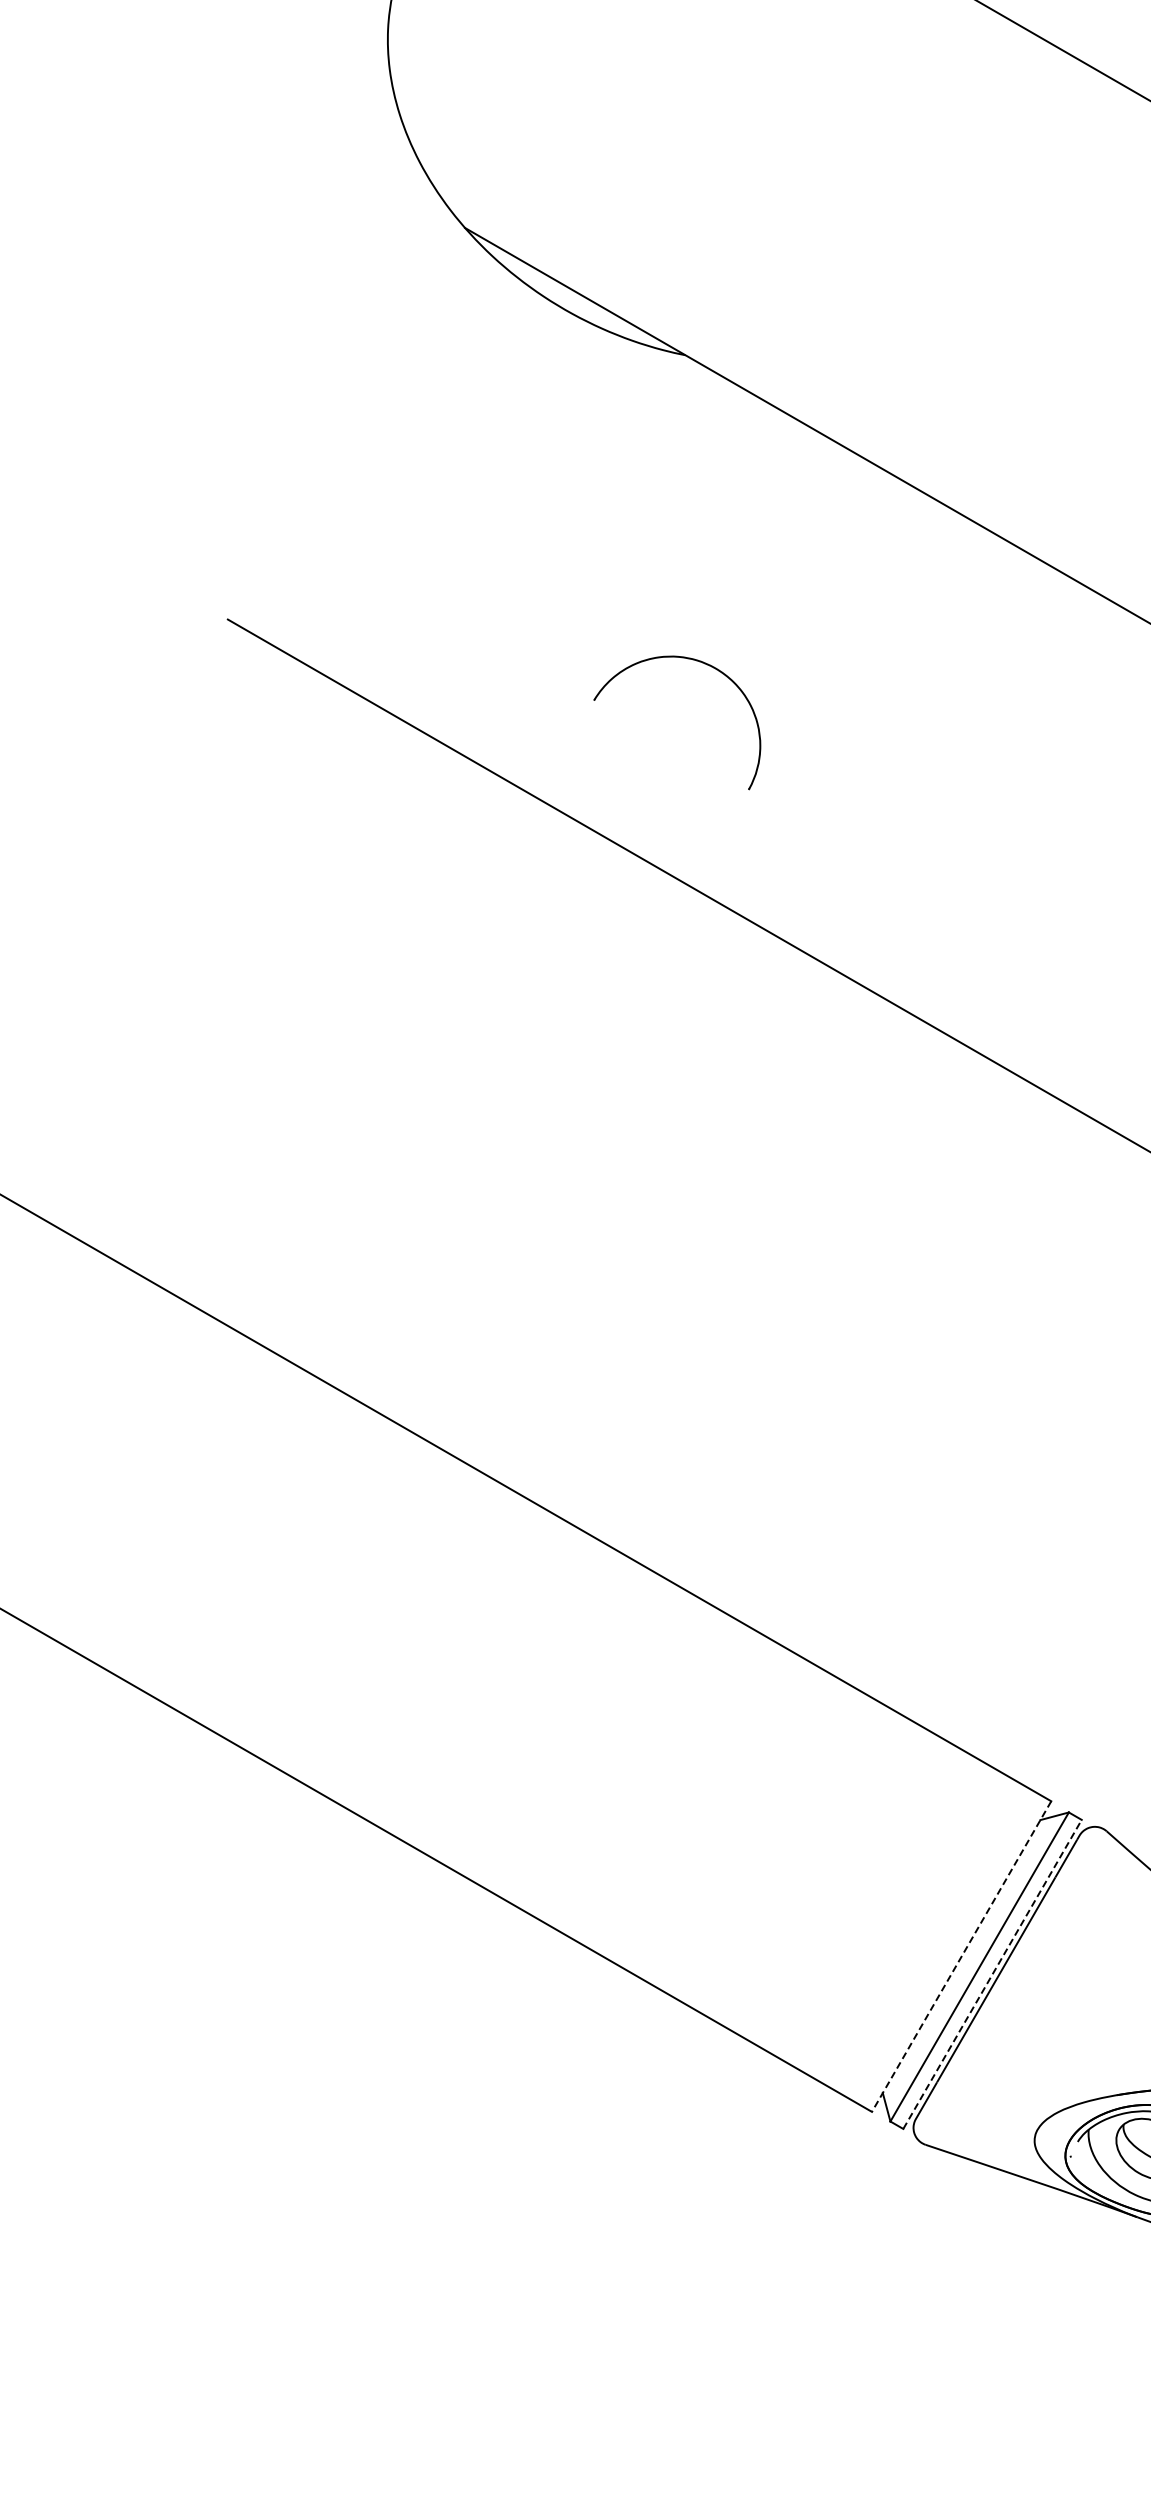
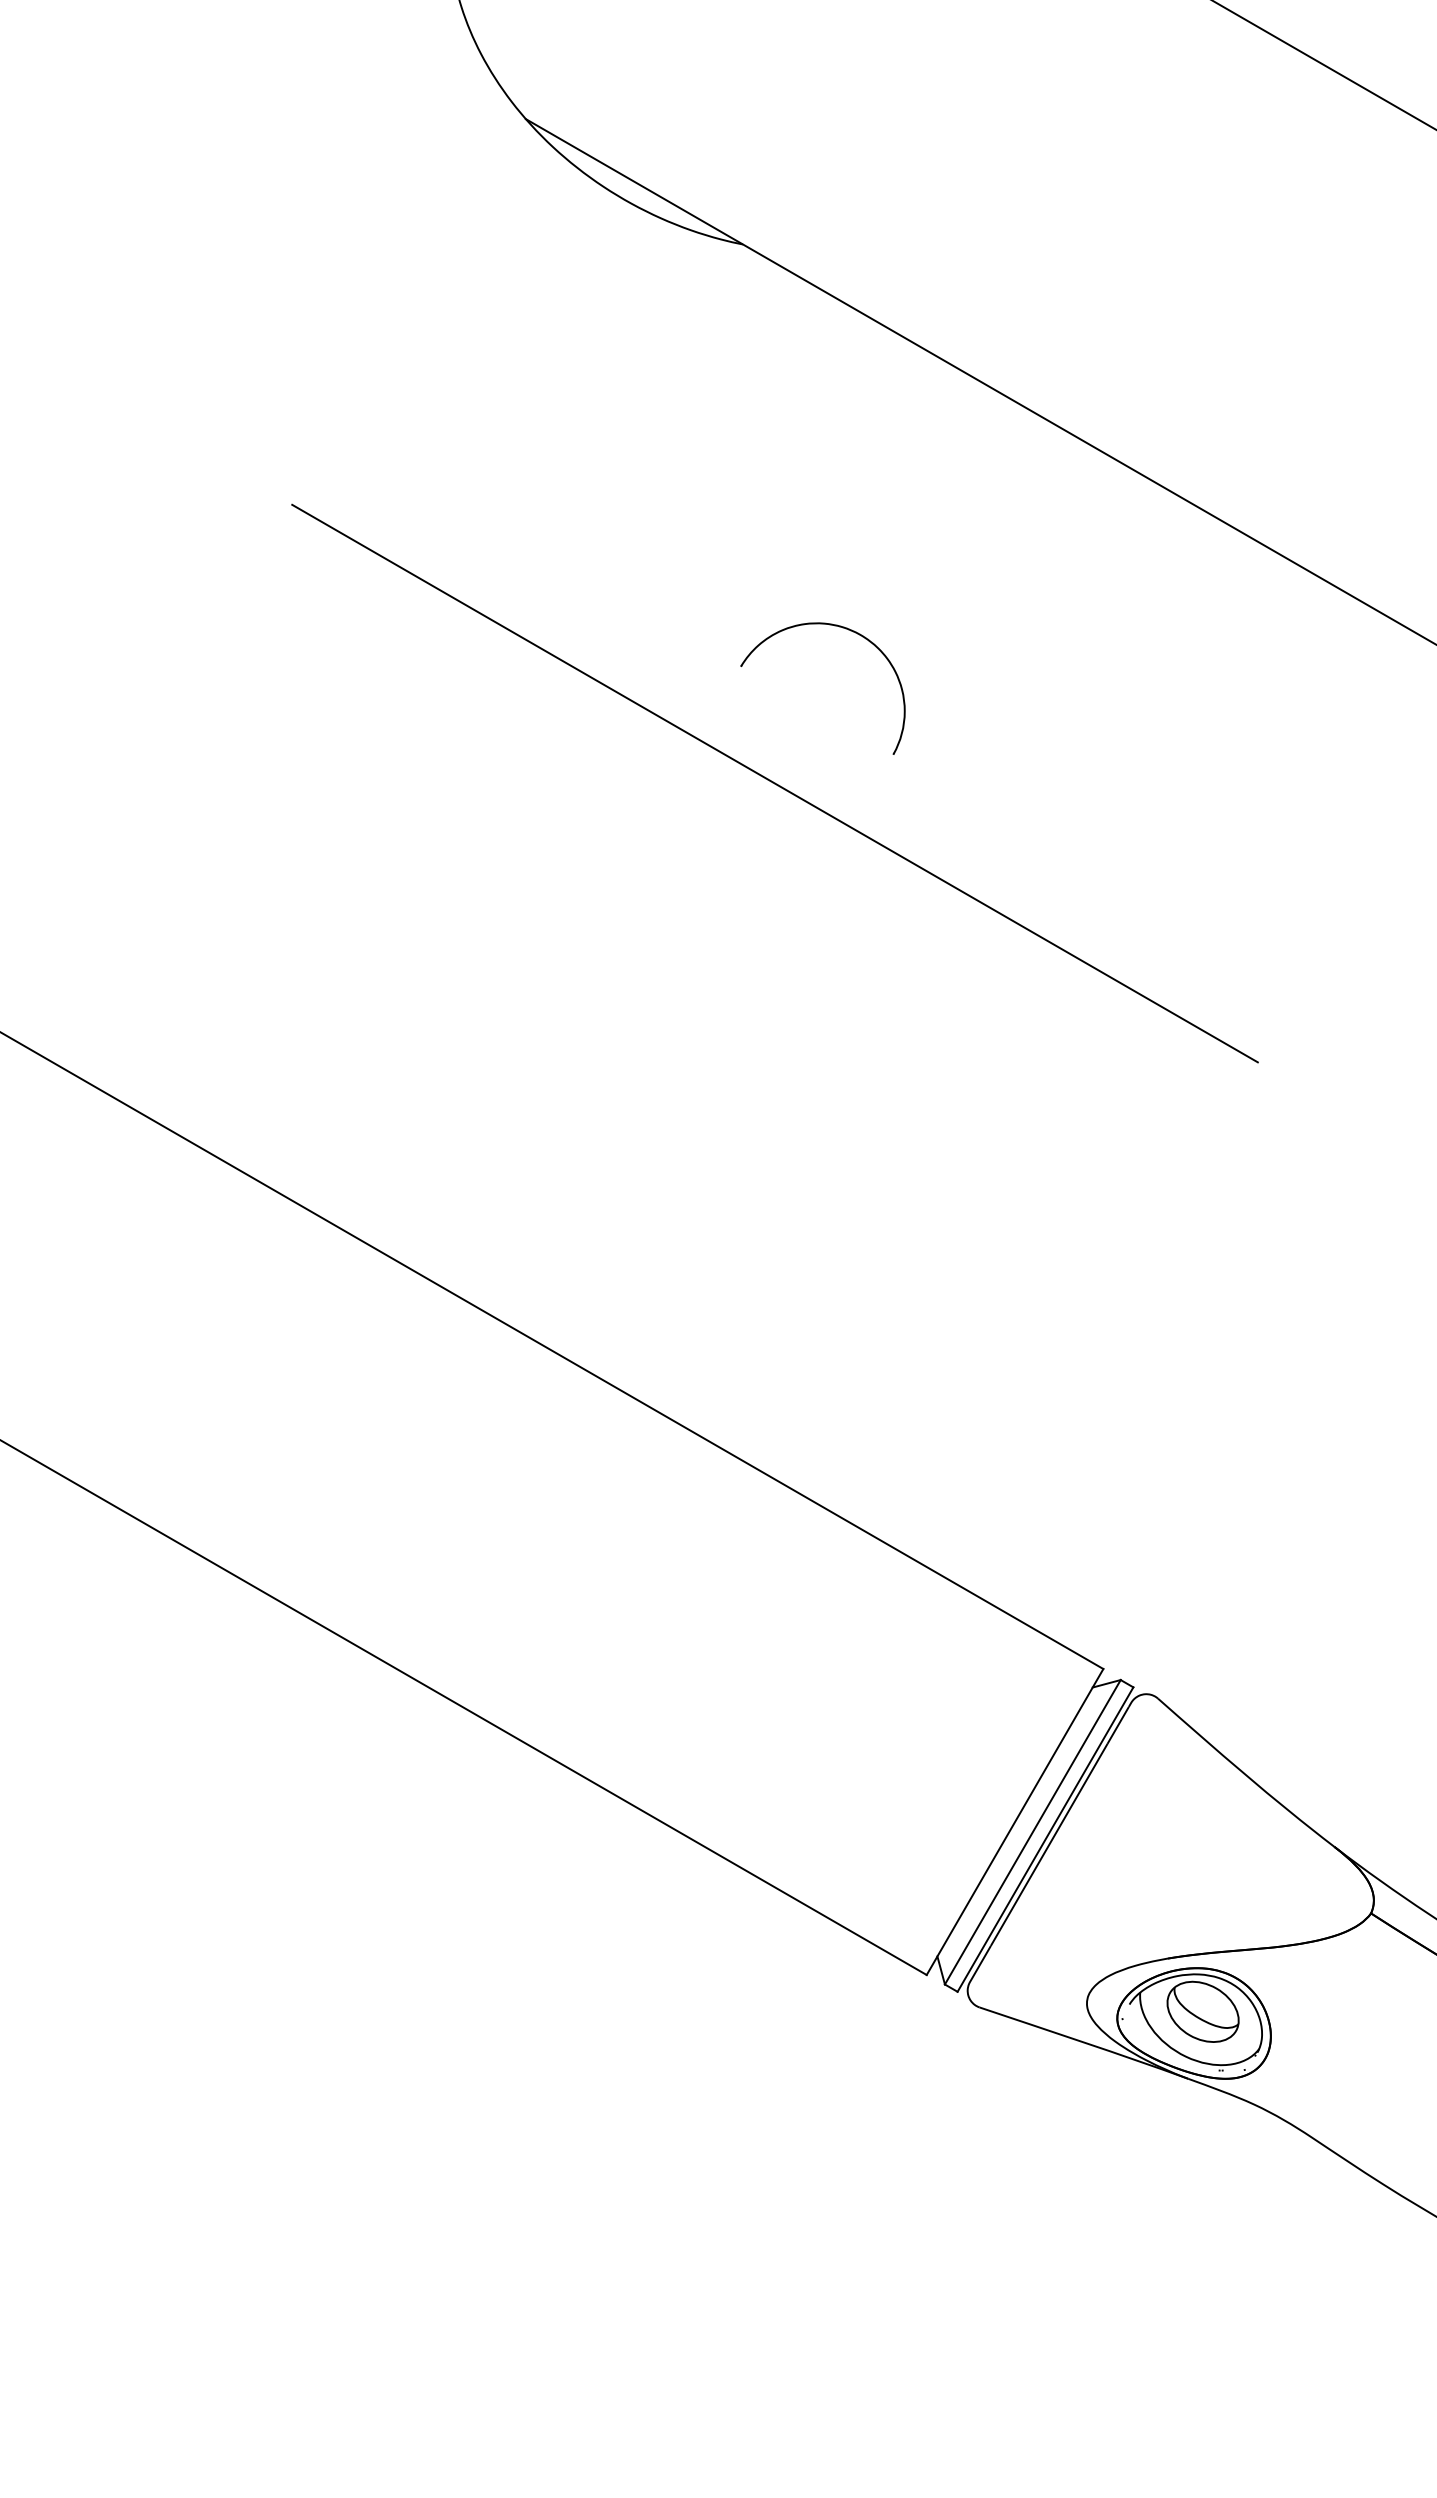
part: (689, 659) -> (834, 626), moved
line: (962, 1957) -> (1015, 1822), dashed -> solid
line: (992, 1974) -> (1045, 1839), dashed -> solid

